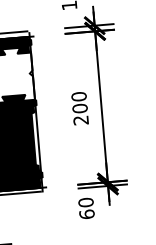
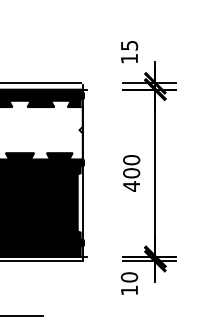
text: (80, 120) -> (131, 186), 200 -> 400
text: (87, 214) -> (129, 290), 60 -> 10

